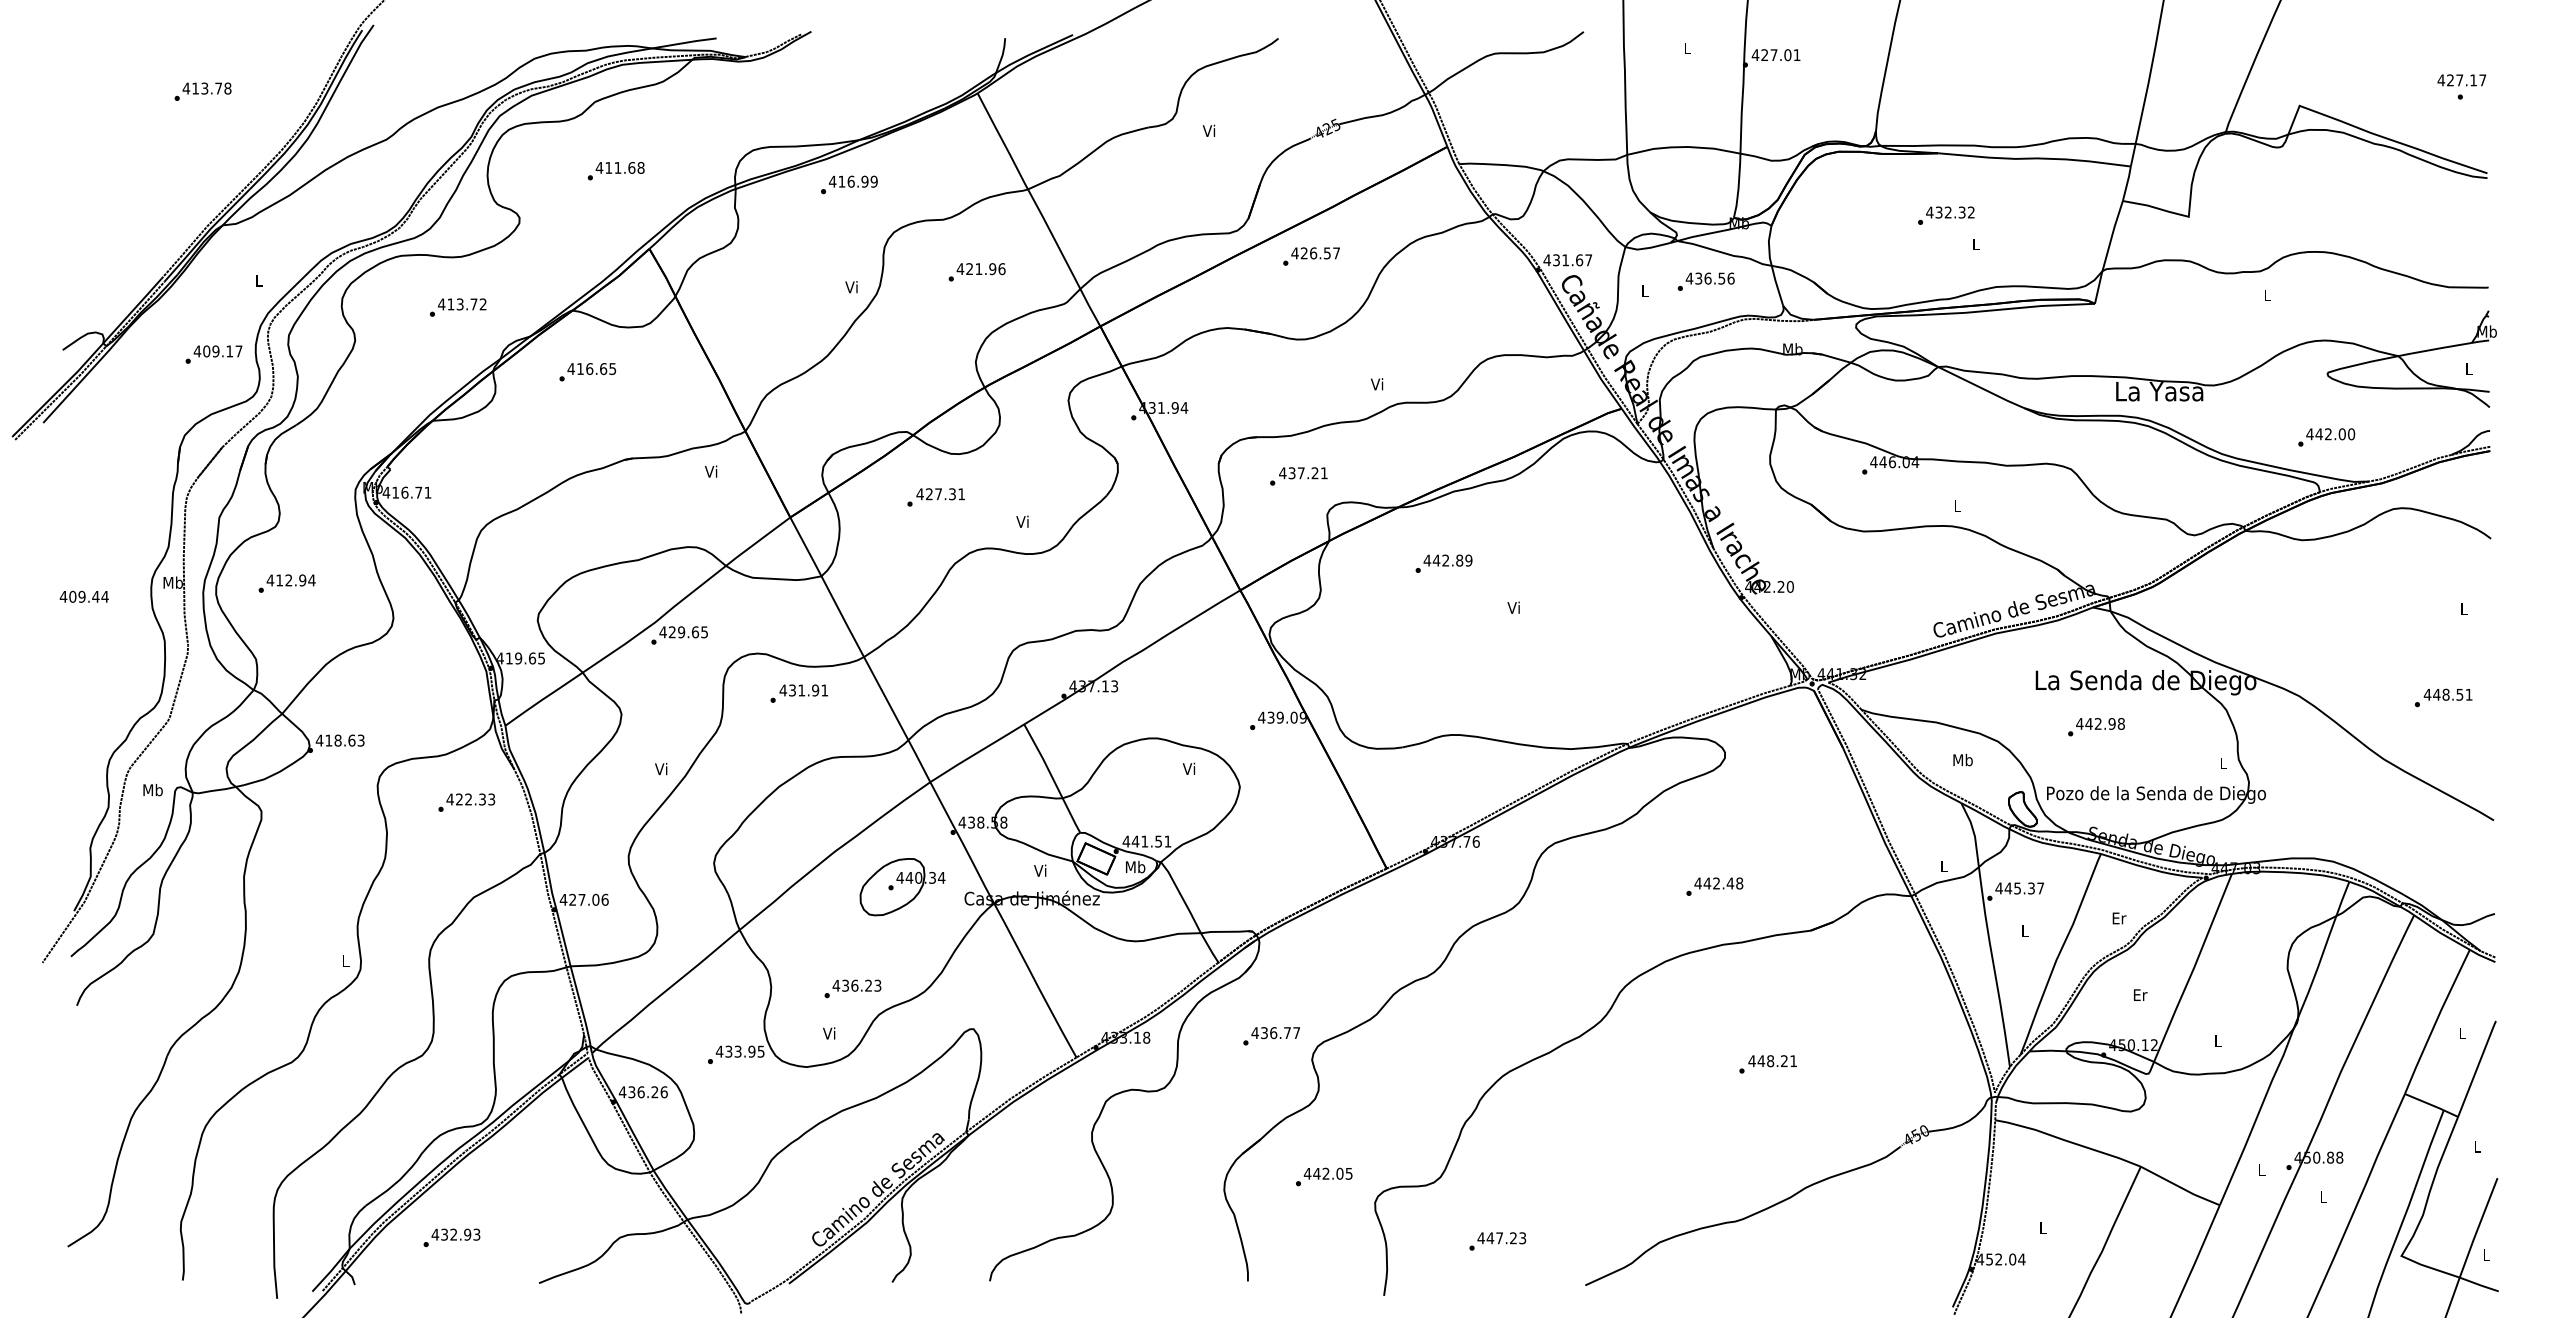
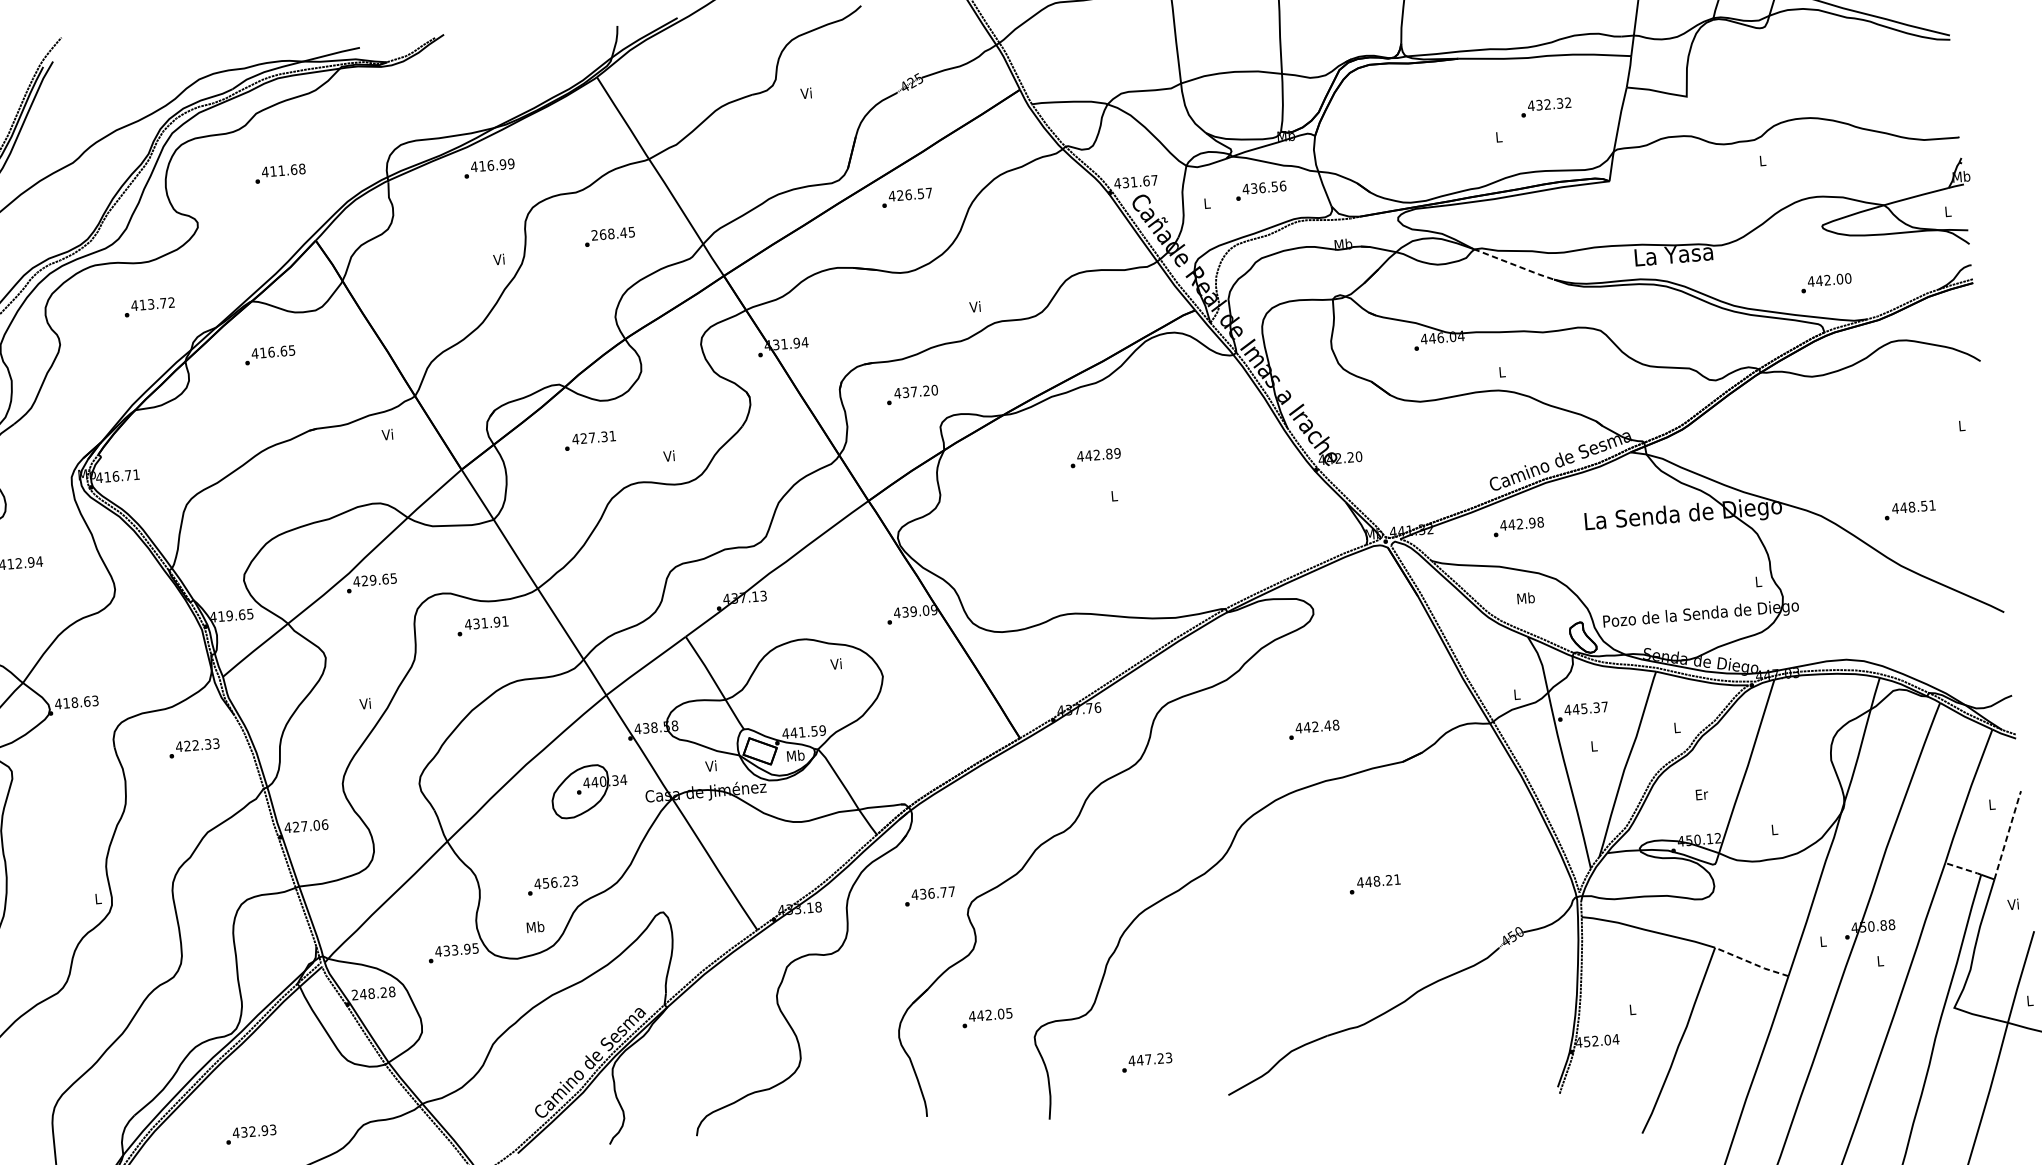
text: (1946, 215) -> (1546, 107), moved
text: (980, 269) -> (612, 234), 421.96 -> 268.45
line: (1981, 388) -> (1514, 265), solid -> dashed
text: (1323, 473) -> (933, 390), 437.21 -> 437.20
text: (1443, 563) -> (1095, 457), moved
text: (1513, 607) -> (1113, 495), Vi -> L
text: (2443, 697) -> (1909, 509), moved
text: (2096, 727) -> (1518, 527), moved
text: (1167, 841) -> (822, 730), 441.51 -> 441.59
text: (2119, 918) -> (1677, 727), Er -> L
text: (845, 984) -> (545, 882), 436.23 -> 456.23
text: (829, 1033) -> (535, 927), Vi -> Mb
line: (2477, 1067) -> (2008, 833), solid -> dashed
text: (642, 1092) -> (372, 993), 436.26 -> 248.28
line: (2425, 1102) -> (1964, 869), solid -> dashed
text: (2476, 1146) -> (2013, 904), L -> Vi
line: (2180, 1187) -> (1752, 963), solid -> dashed
text: (451, 1237) -> (250, 1134), moved

